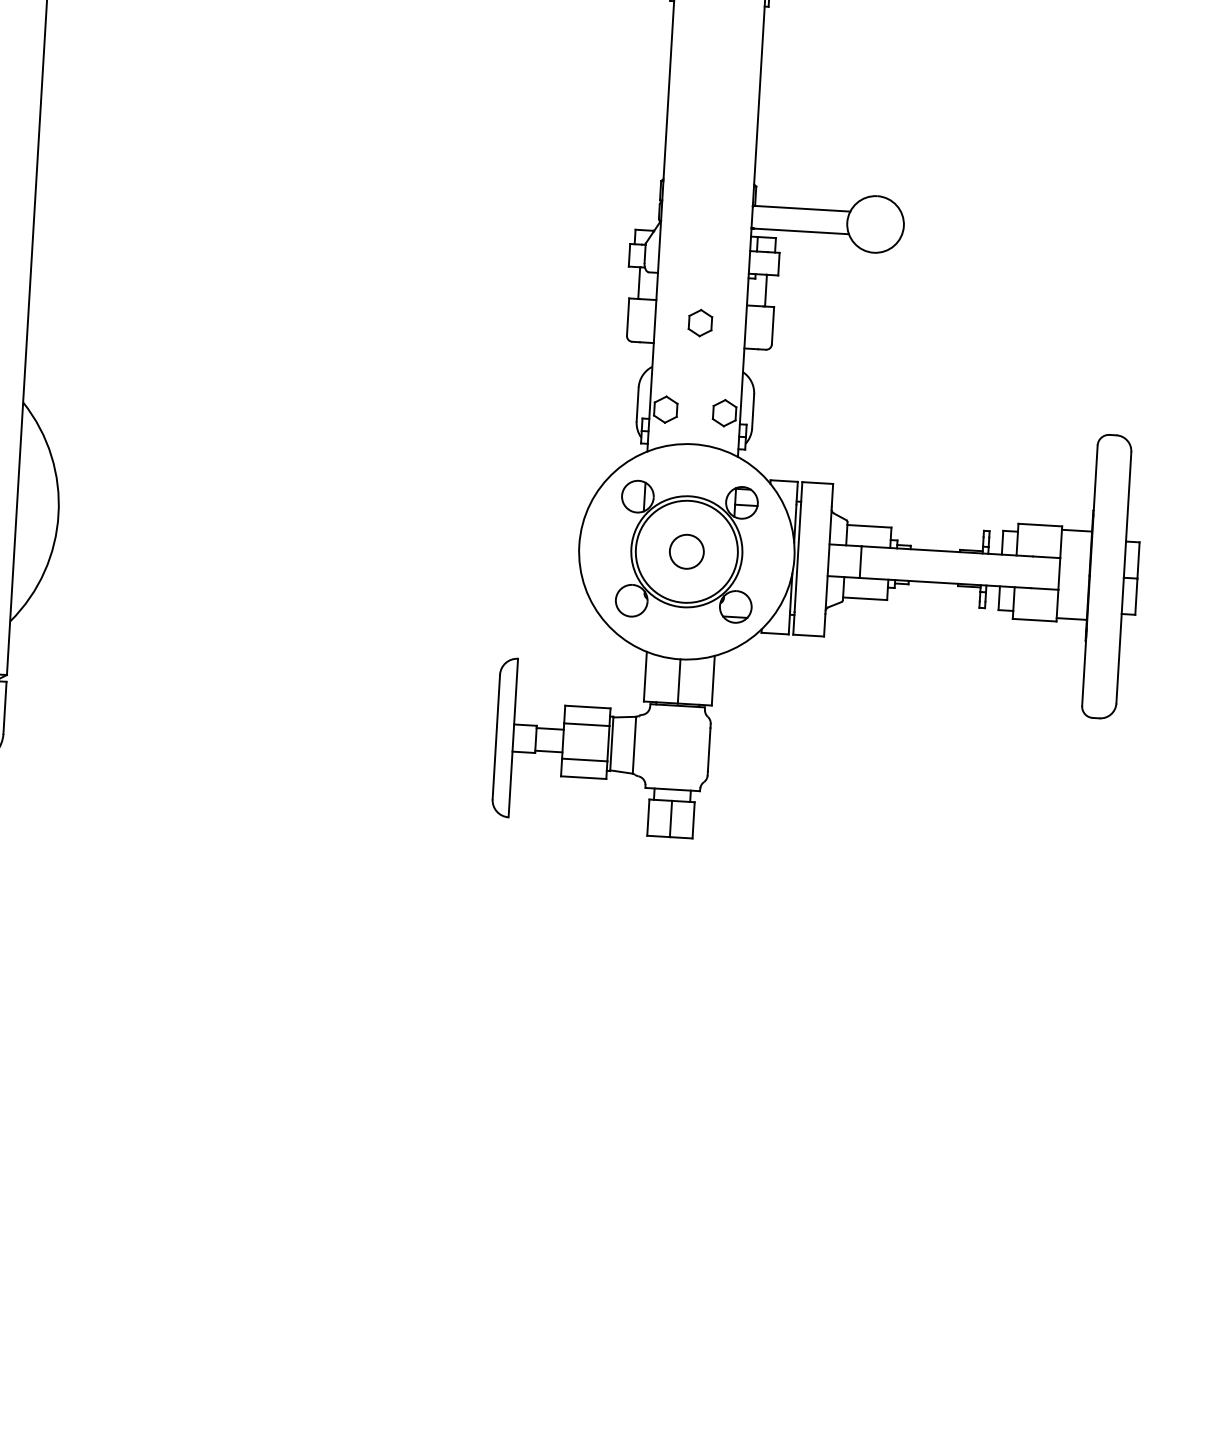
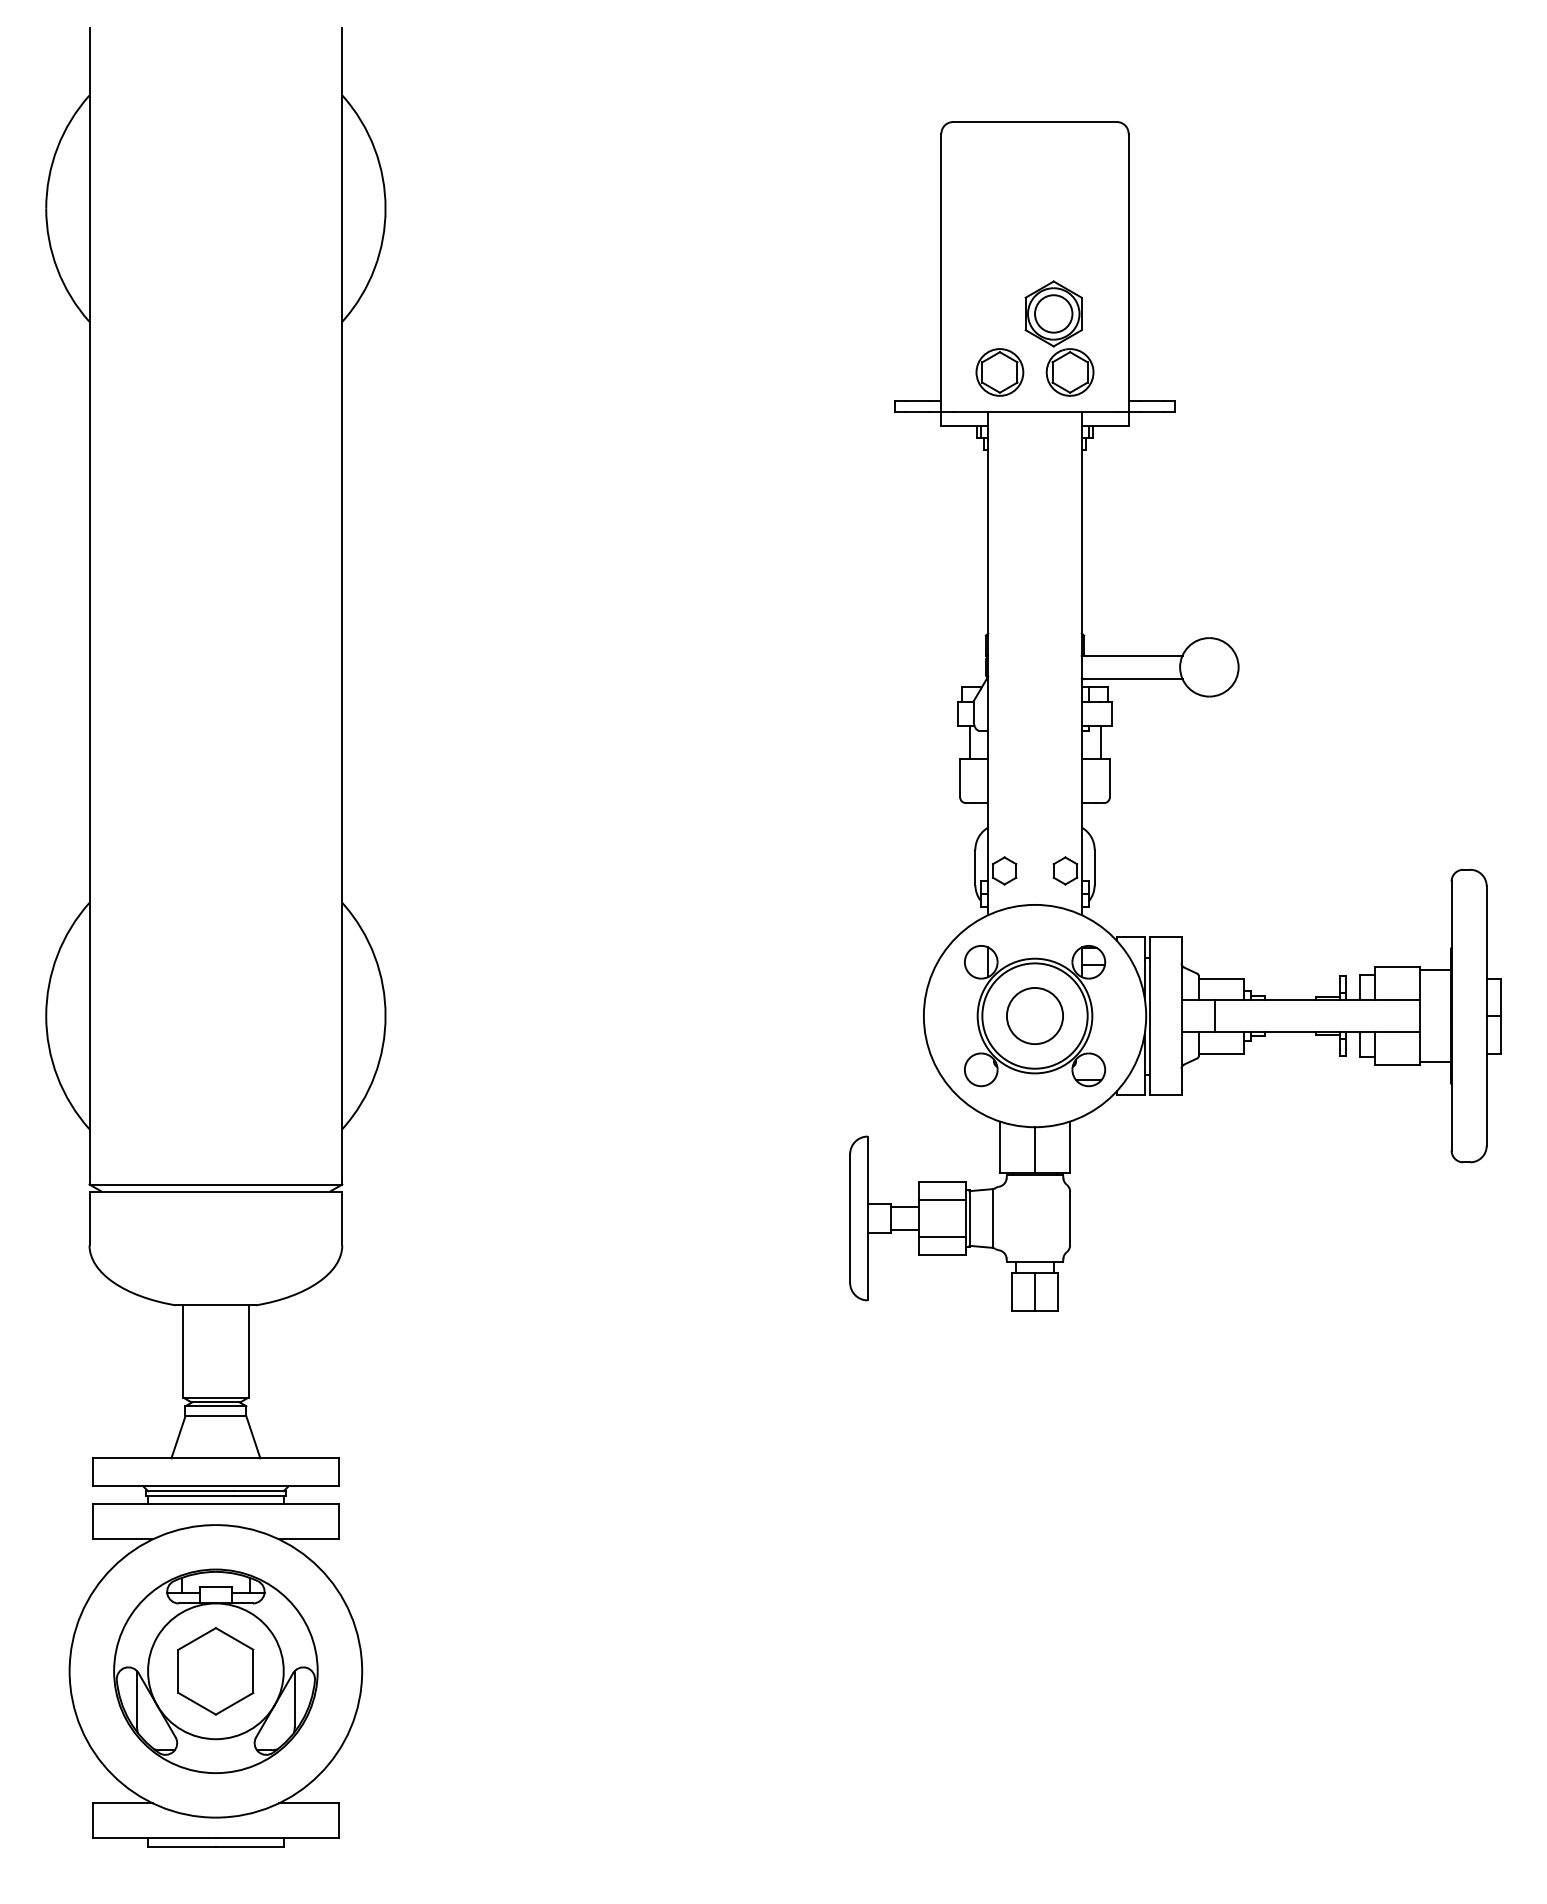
part: (699, 322) -> (1034, 779), removed
circle: (686, 551) -> (1034, 1015), size x1.6

